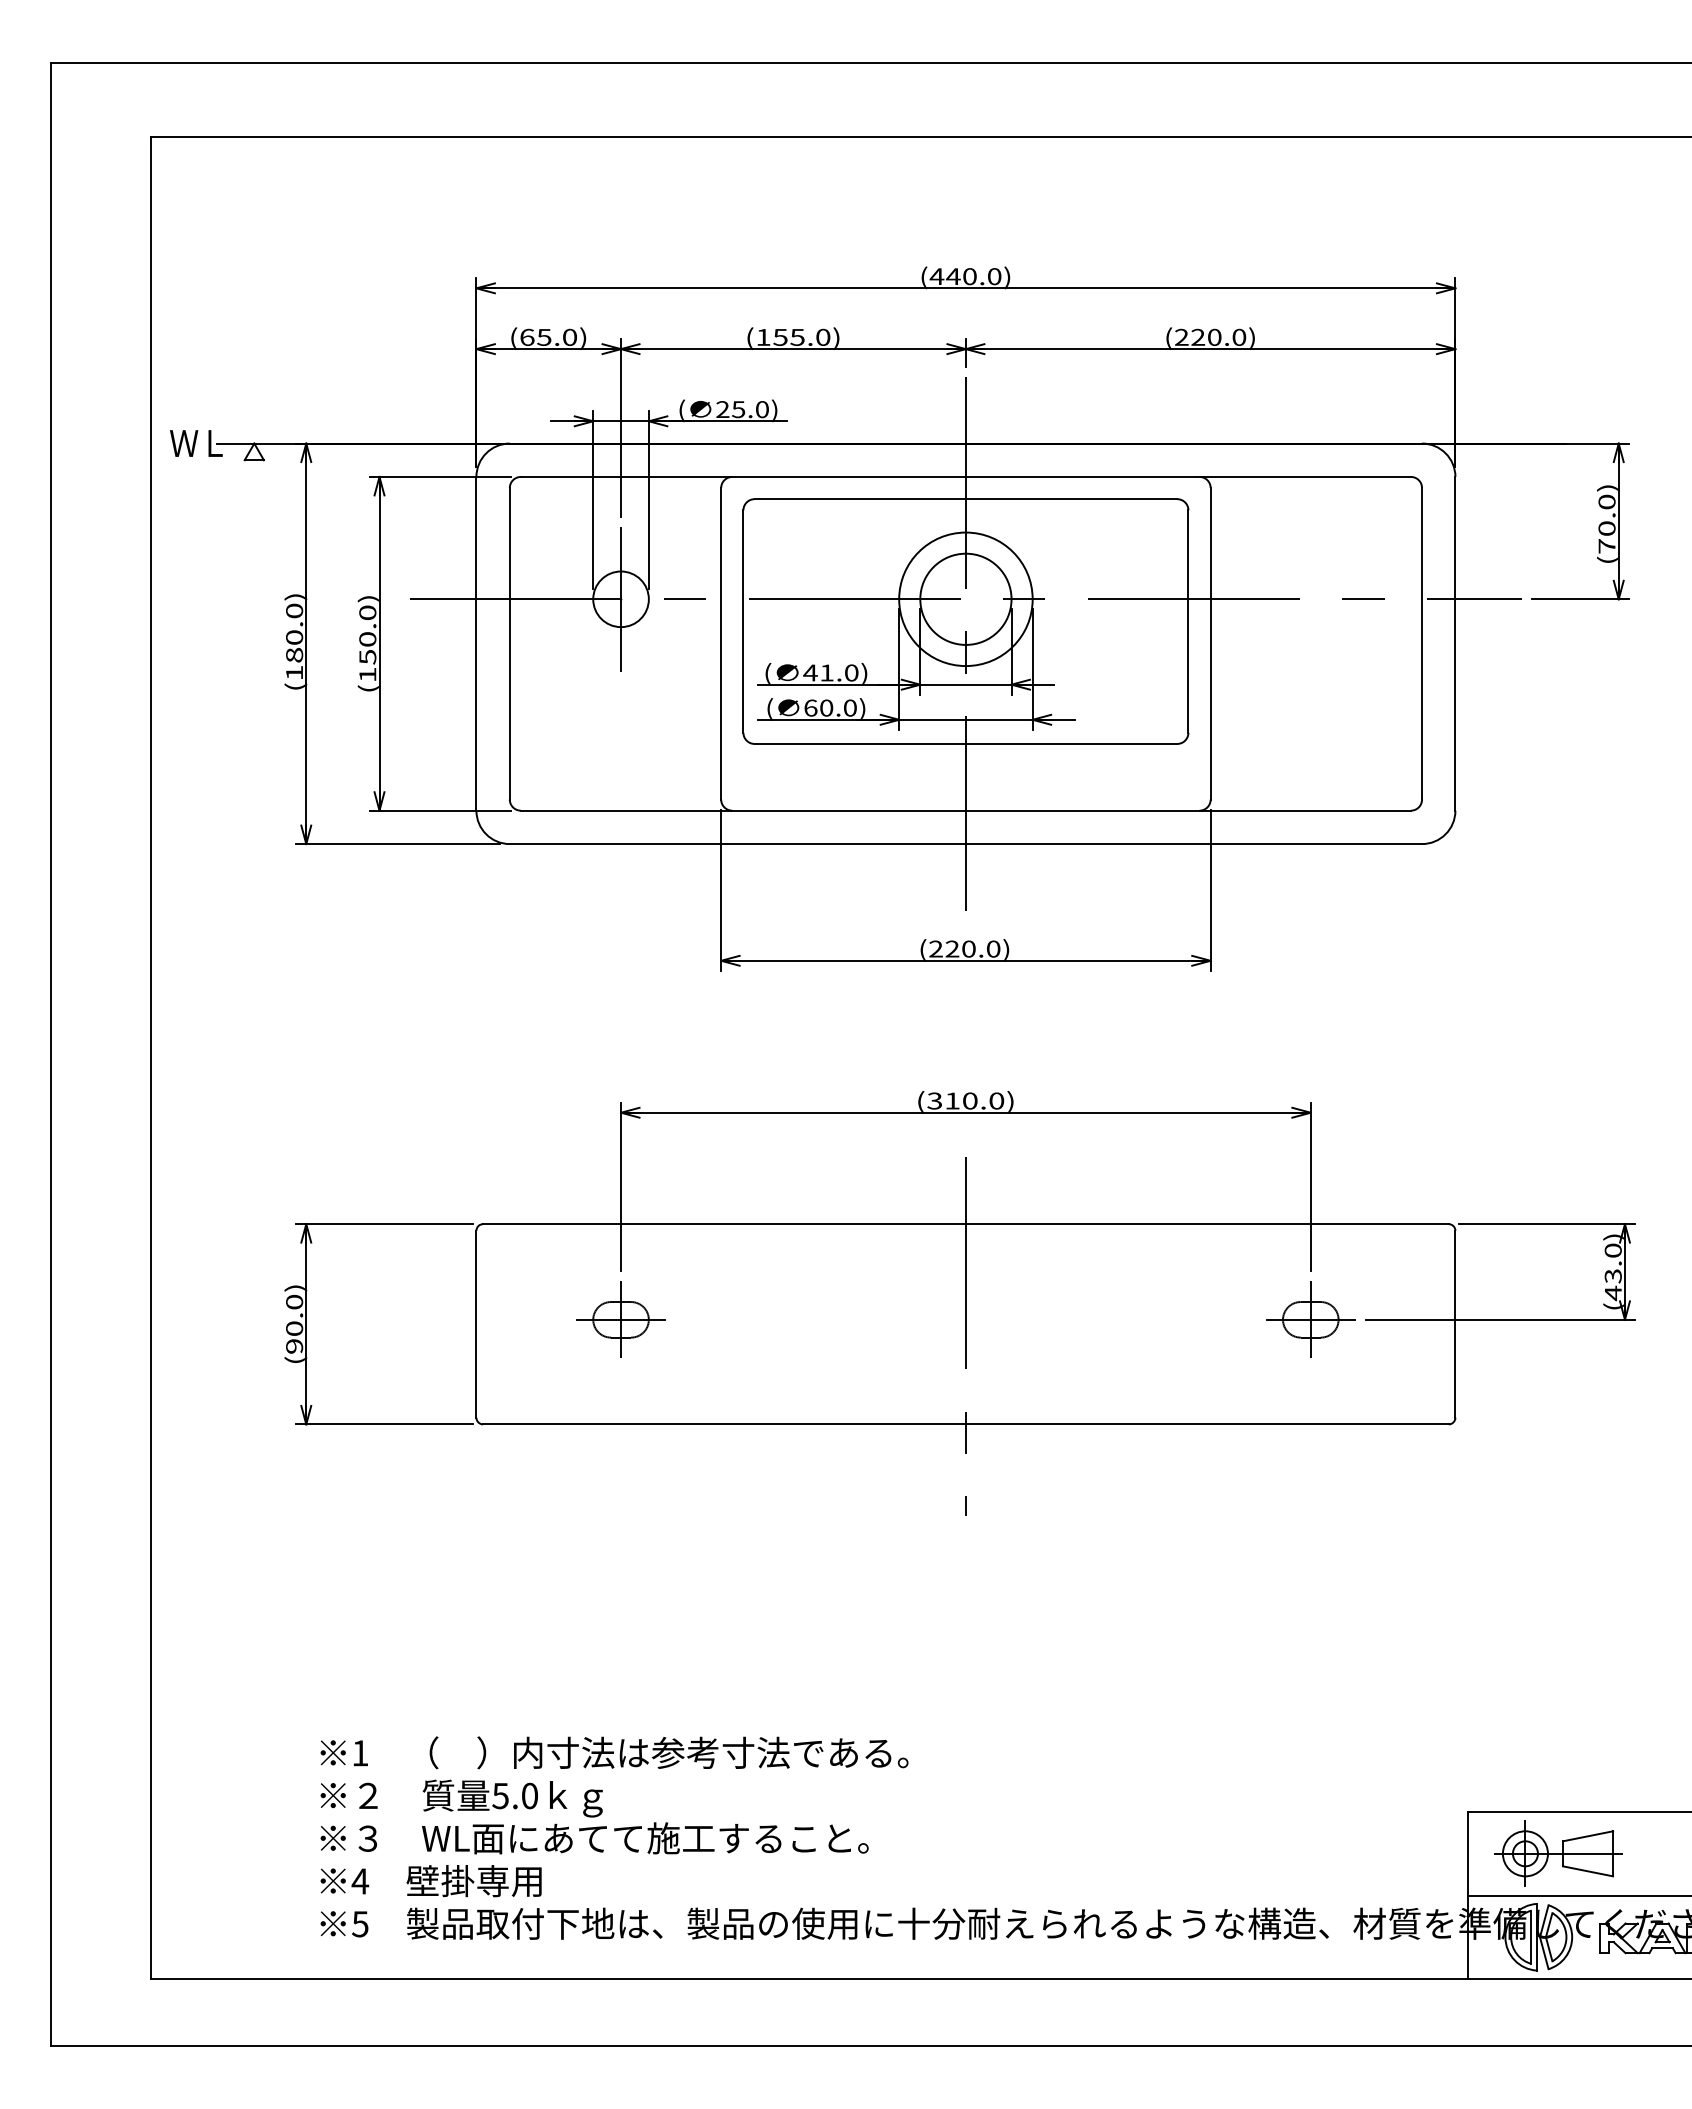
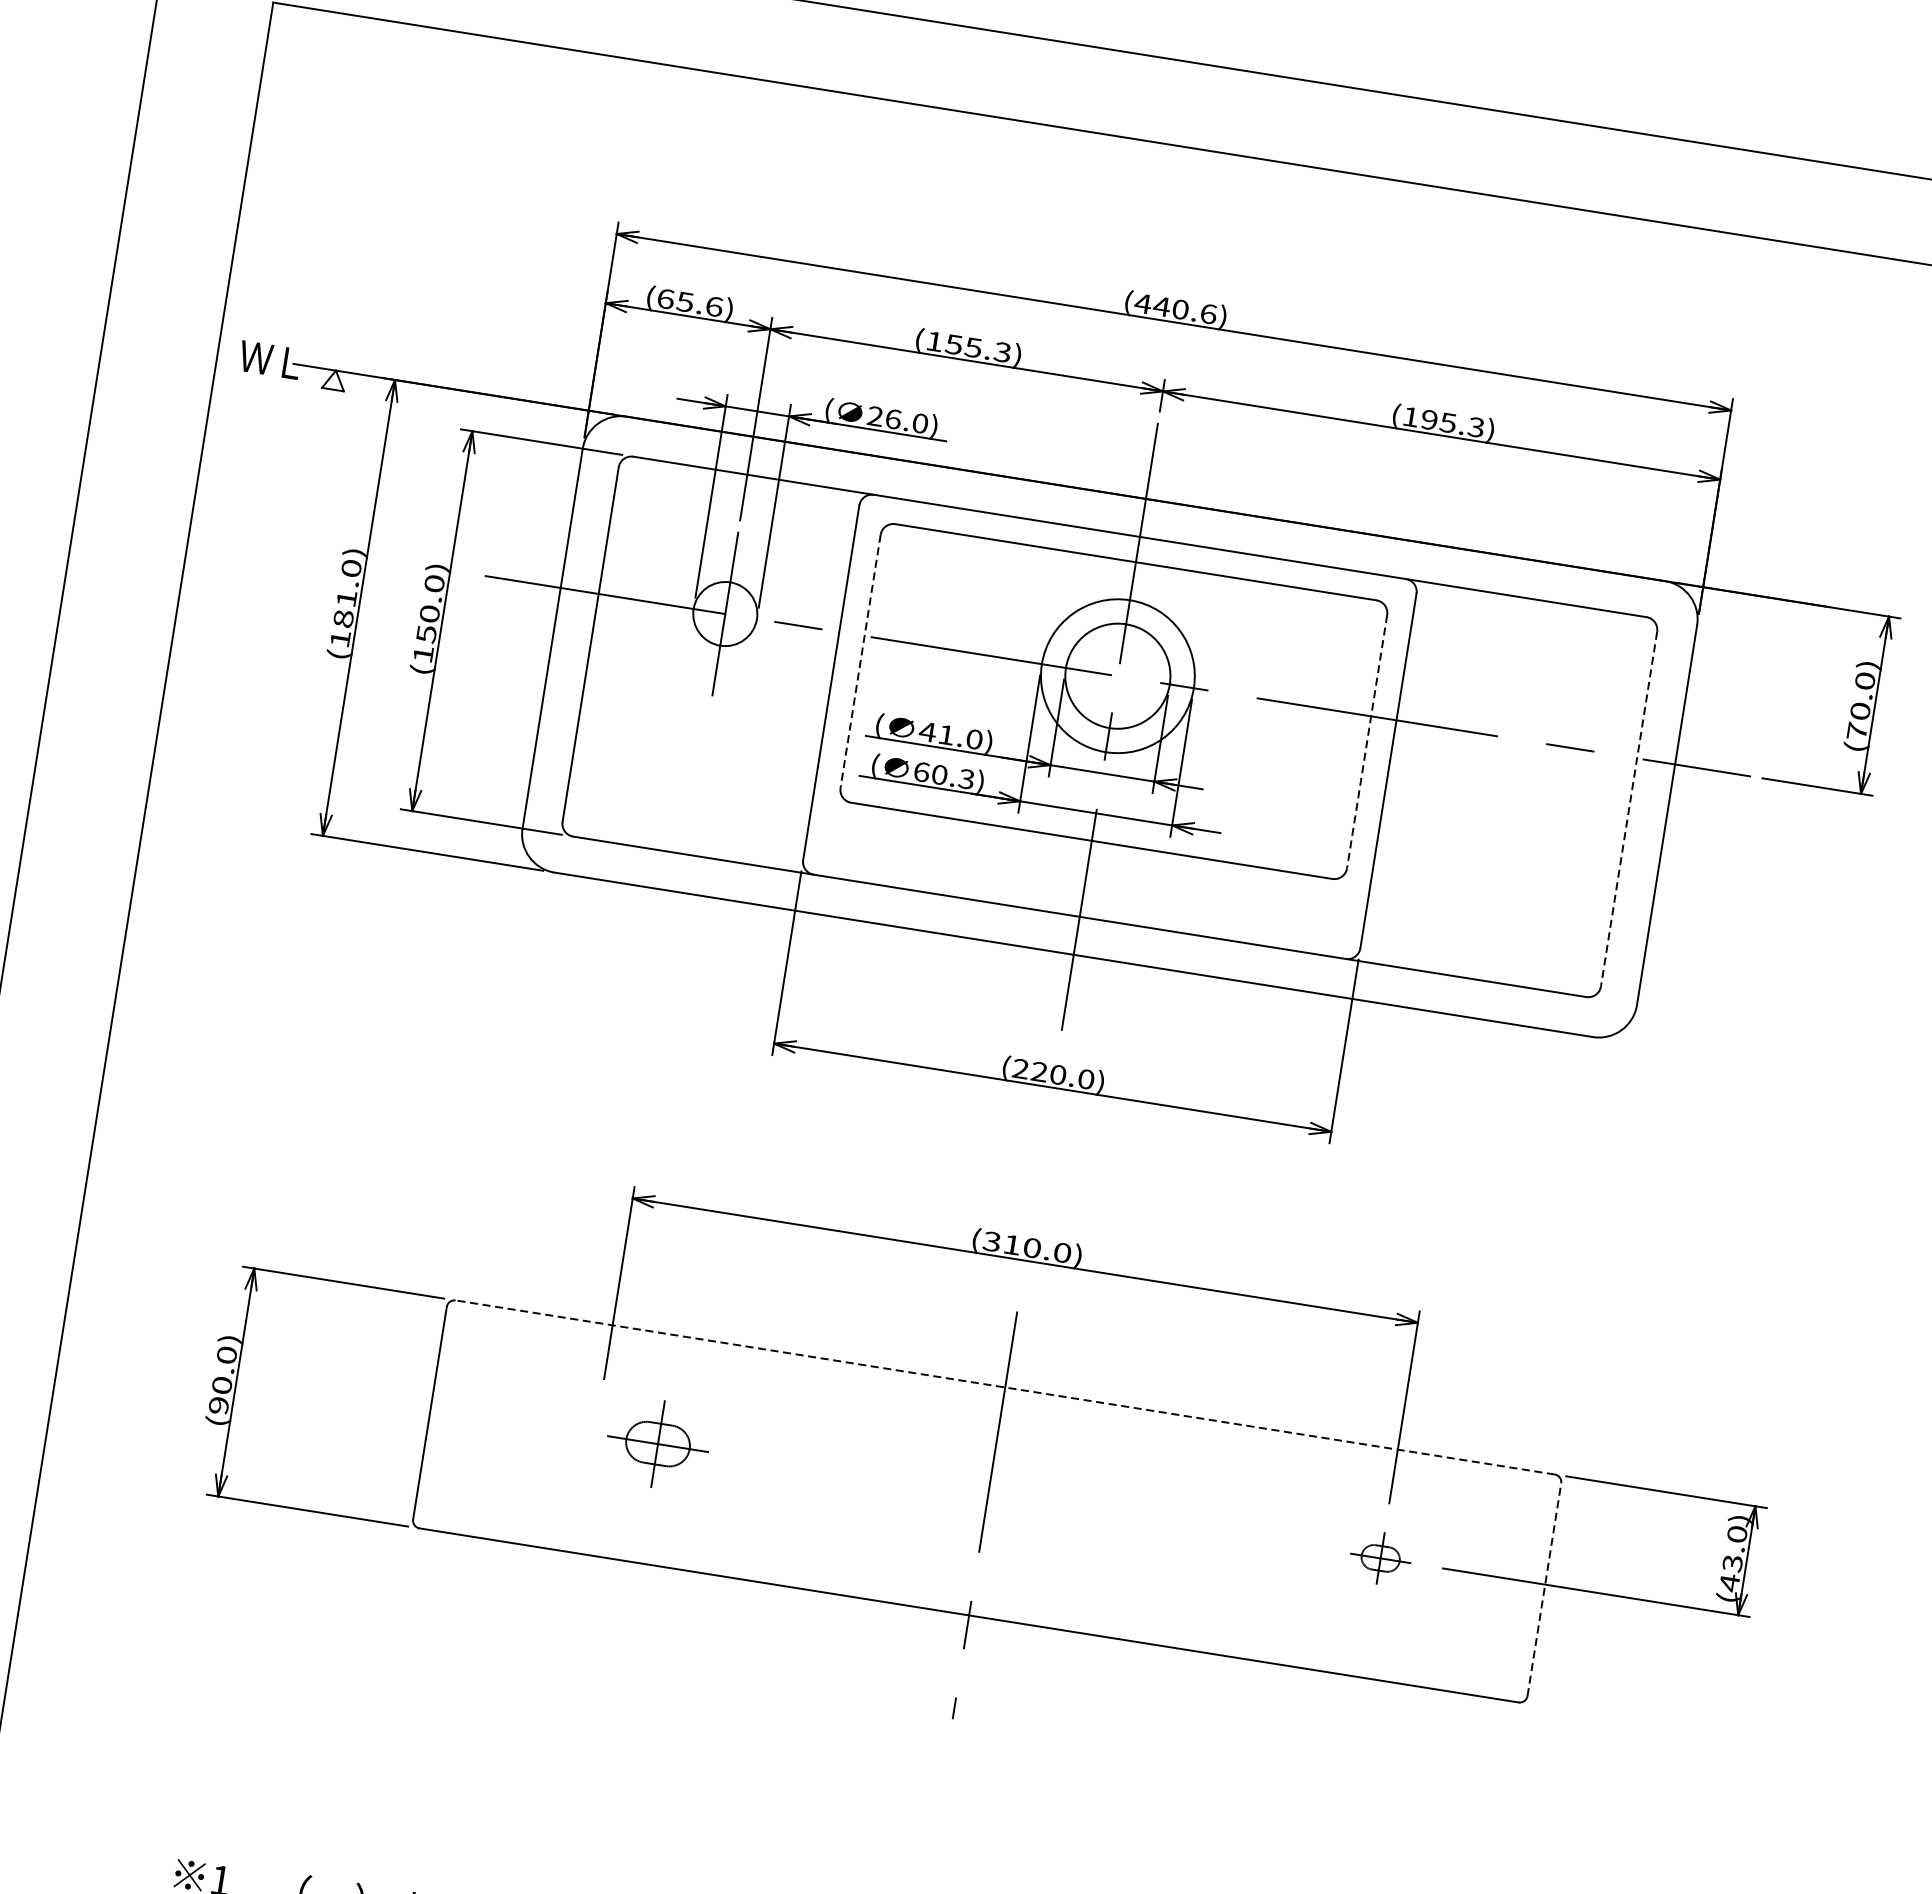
text: (994, 276) -> (1208, 313), (440.0) -> (440.6)
text: (570, 336) -> (715, 305), (65.0) -> (65.6)
text: (1210, 336) -> (1443, 421), (220.0) -> (195.3)
text: (823, 337) -> (1002, 352), (155.0) -> (155.3)
text: (738, 409) -> (893, 419), 25.0) -> 26.0)
line: (743, 622) -> (860, 662), solid -> dashed
line: (1188, 622) -> (1367, 742), solid -> dashed
text: (294, 637) -> (346, 598), (180.0) -> (181.0)
line: (1422, 643) -> (1629, 808), solid -> dashed
text: (849, 707) -> (965, 778), 60.0) -> 60.3)
line: (965, 1224) -> (1004, 1387), solid -> dashed
part: (620, 1319) -> (657, 1443), moved
part: (1310, 1319) -> (1380, 1558), size x0.6
line: (1455, 1323) -> (1544, 1588), solid -> dashed

